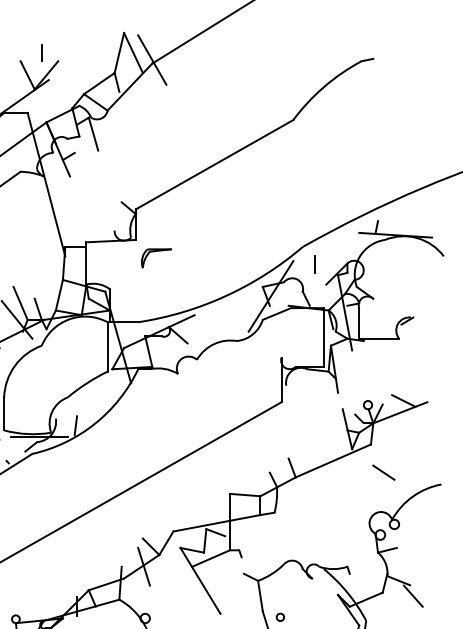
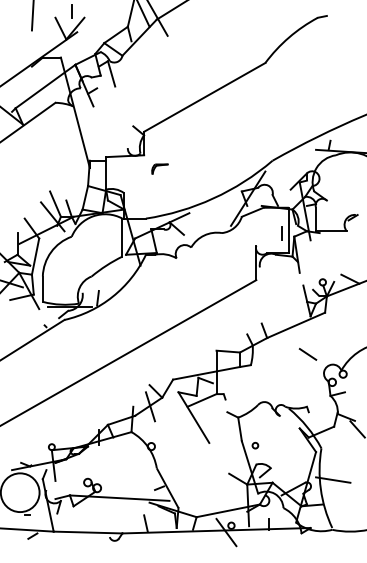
part: (155, 257) -> (159, 168), size x0.7
line: (314, 264) -> (281, 233), moved
line: (383, 471) -> (307, 353), moved

